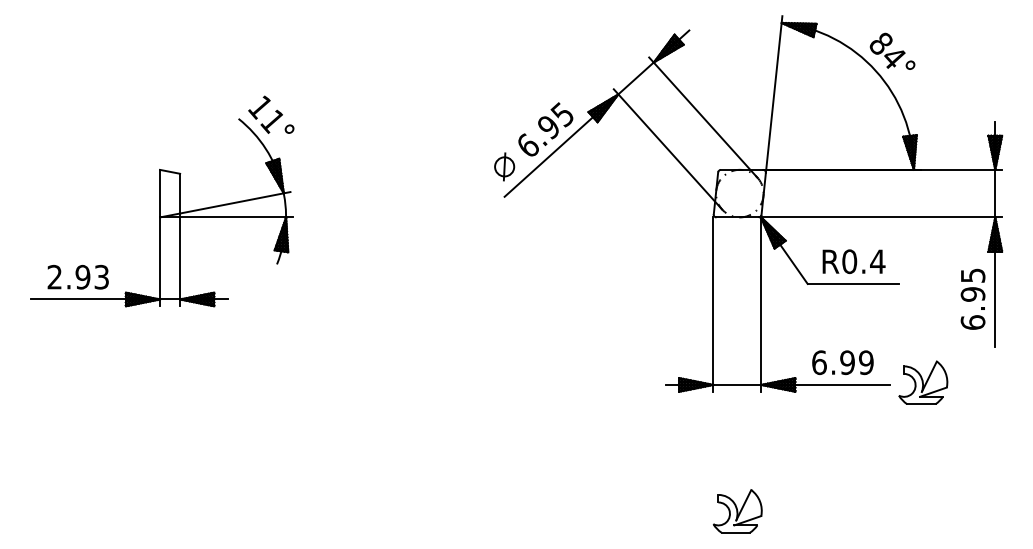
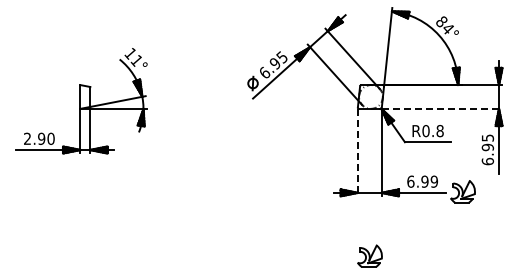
line: (882, 216) -> (442, 108), solid -> dashed
text: (876, 262) -> (439, 131), R0.4 -> R0.8
text: (100, 276) -> (50, 138), 2.93 -> 2.90
line: (712, 304) -> (357, 152), solid -> dashed

